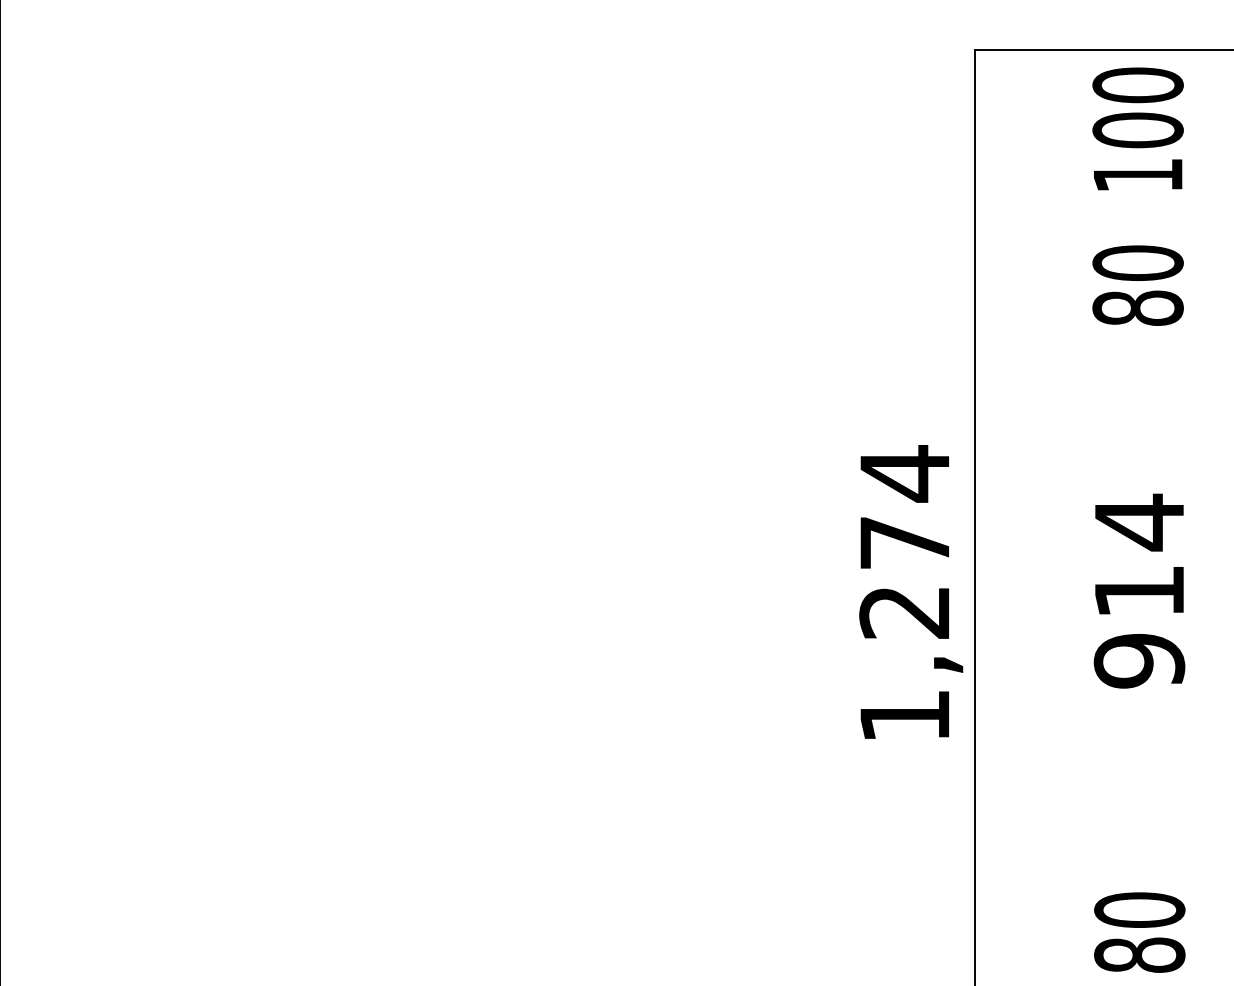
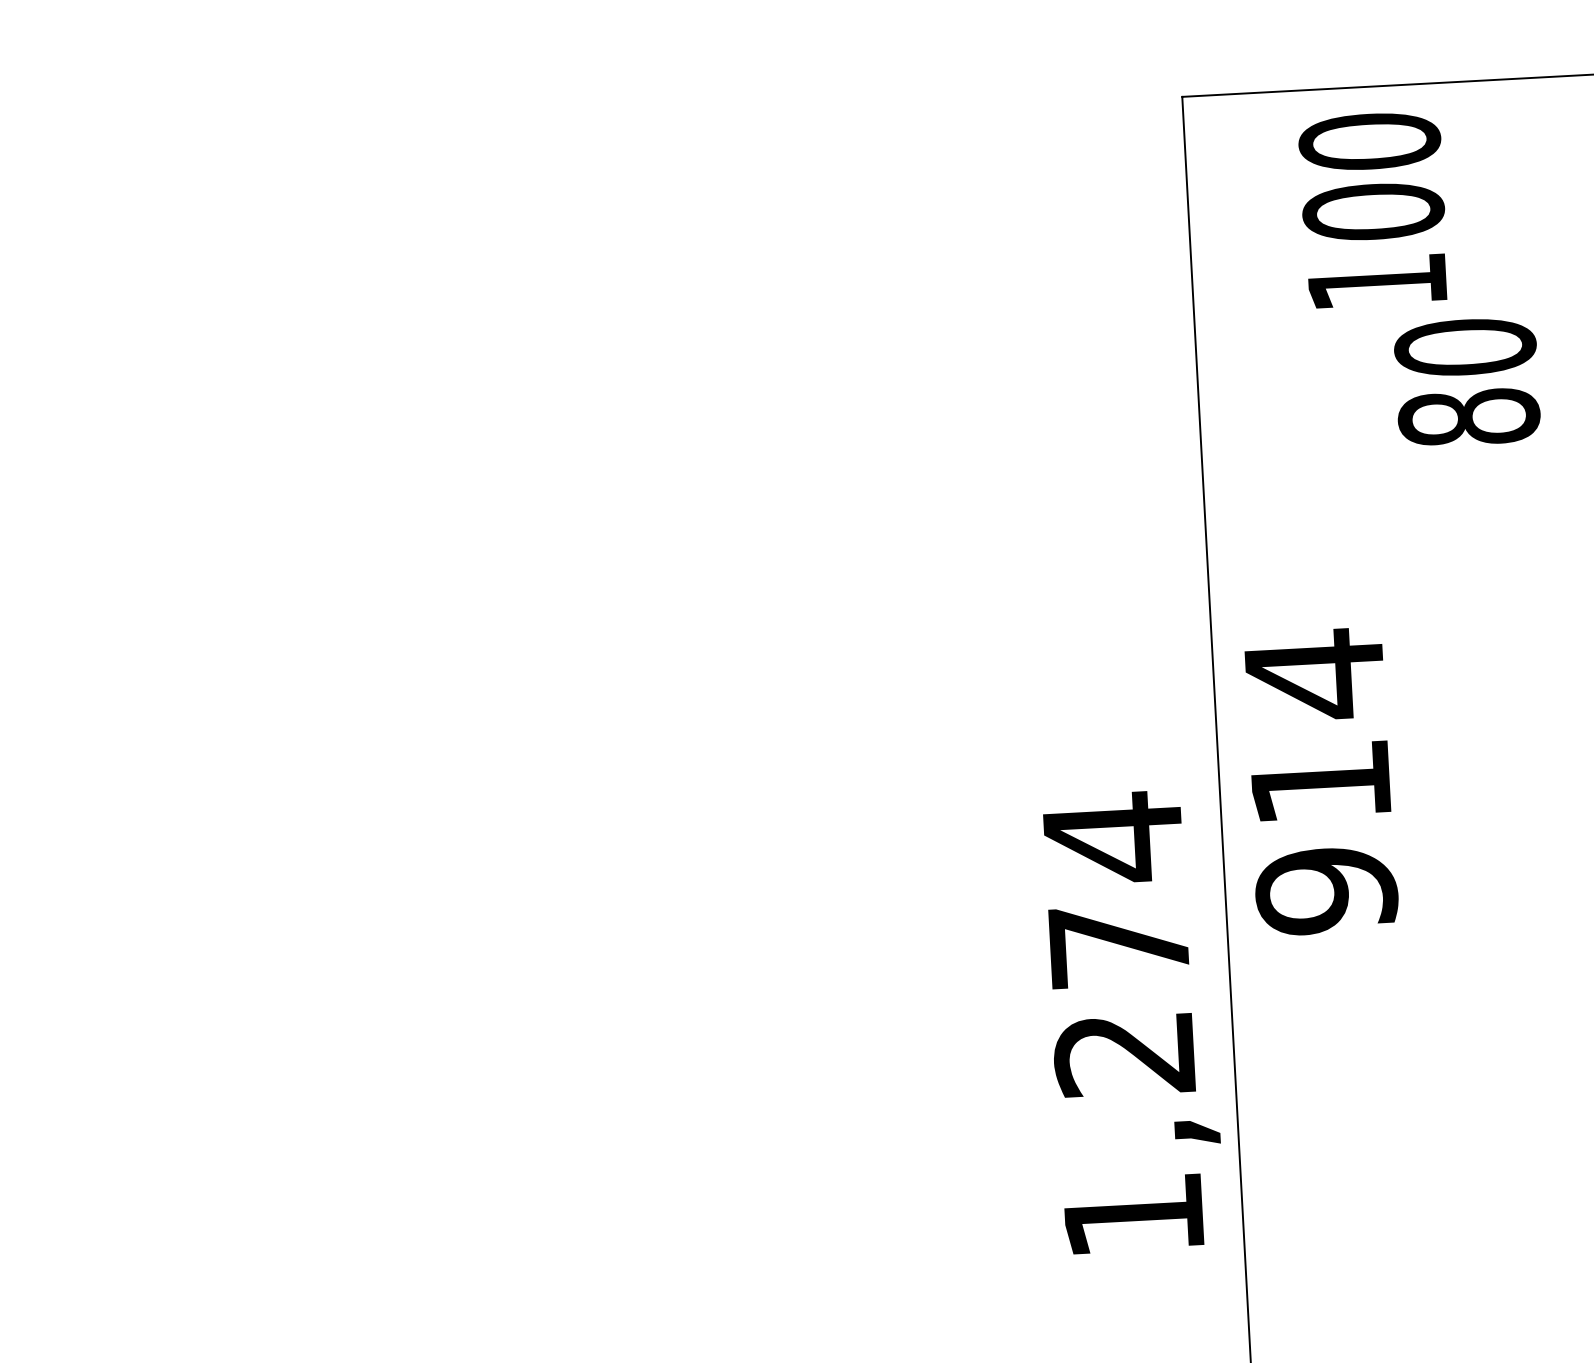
text: (1137, 128) -> (1372, 209), moved
text: (1137, 285) -> (1466, 382), moved
text: (1139, 590) -> (1320, 780), moved
text: (911, 591) -> (1133, 1020), moved

